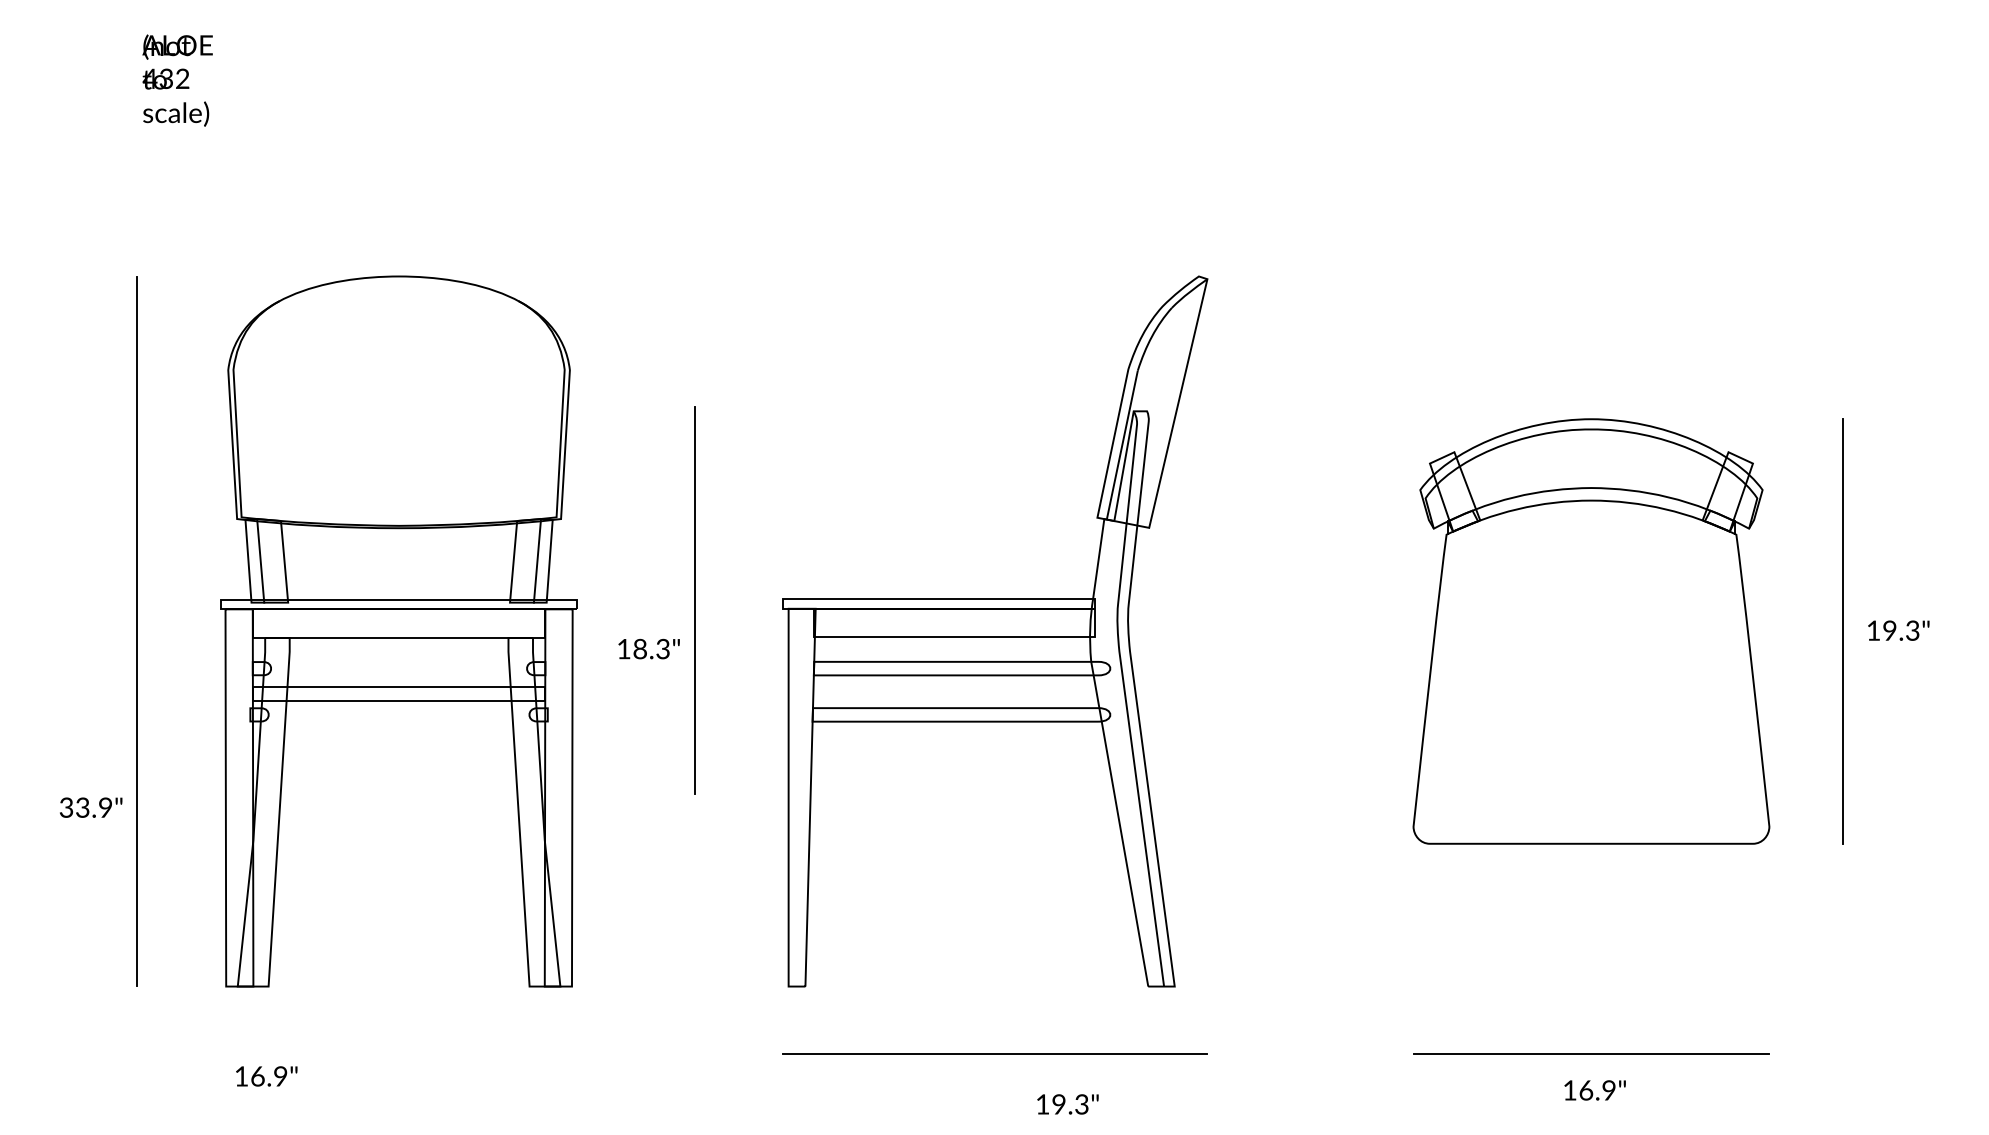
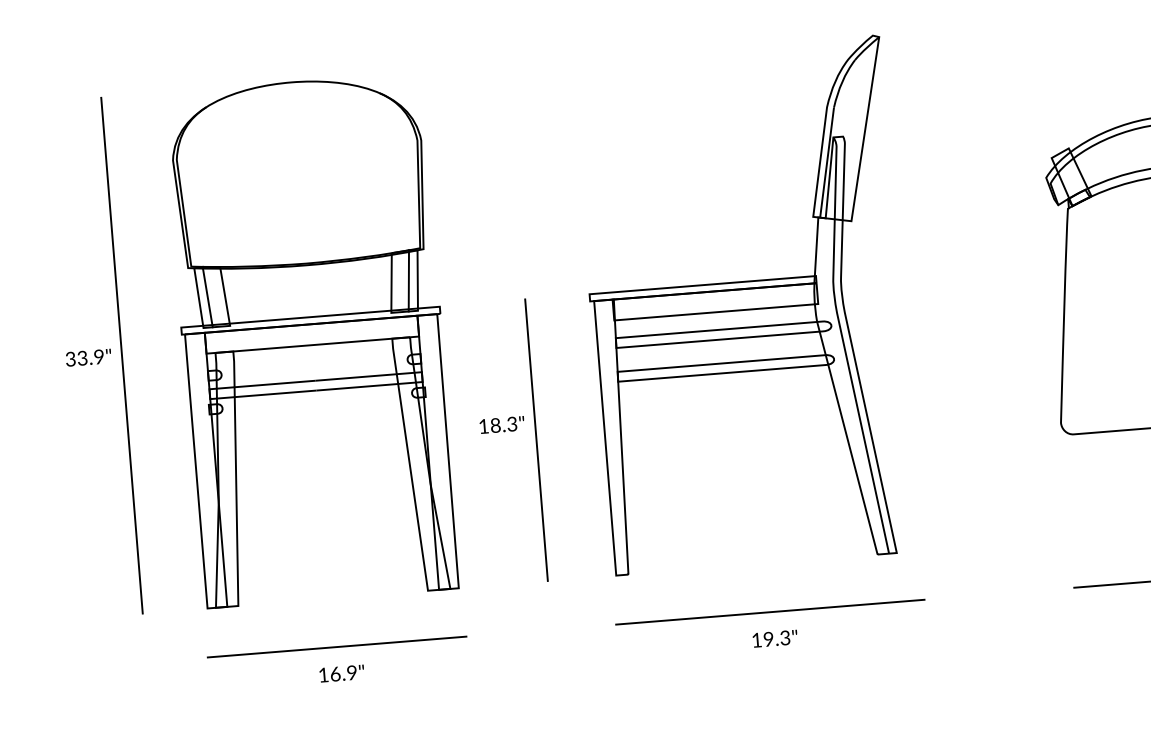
line: (694, 600) -> (536, 440), moved
text: (648, 648) -> (501, 424), moved
text: (91, 807) -> (88, 357), moved
line: (399, 1053) -> (337, 646), added
text: (266, 1076) -> (341, 673), moved
text: (1067, 1104) -> (774, 638), moved

